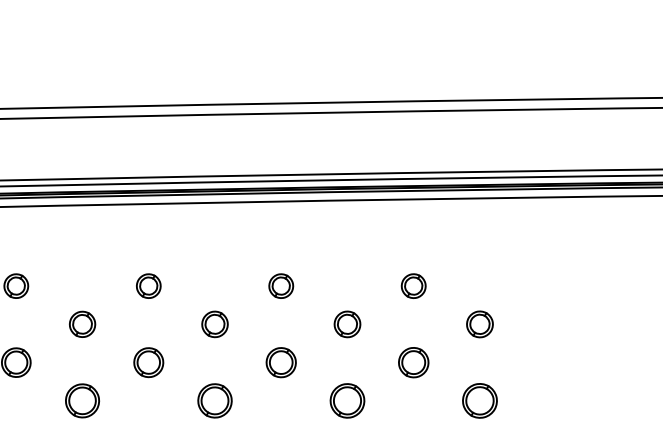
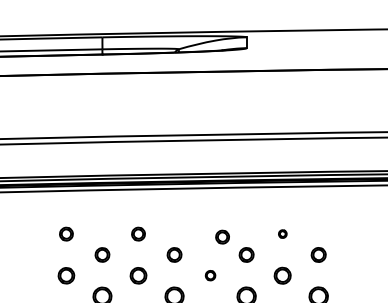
part: (281, 284) -> (222, 236), moved
part: (413, 284) -> (282, 233), size x0.6
part: (281, 362) -> (210, 275), size x0.6

